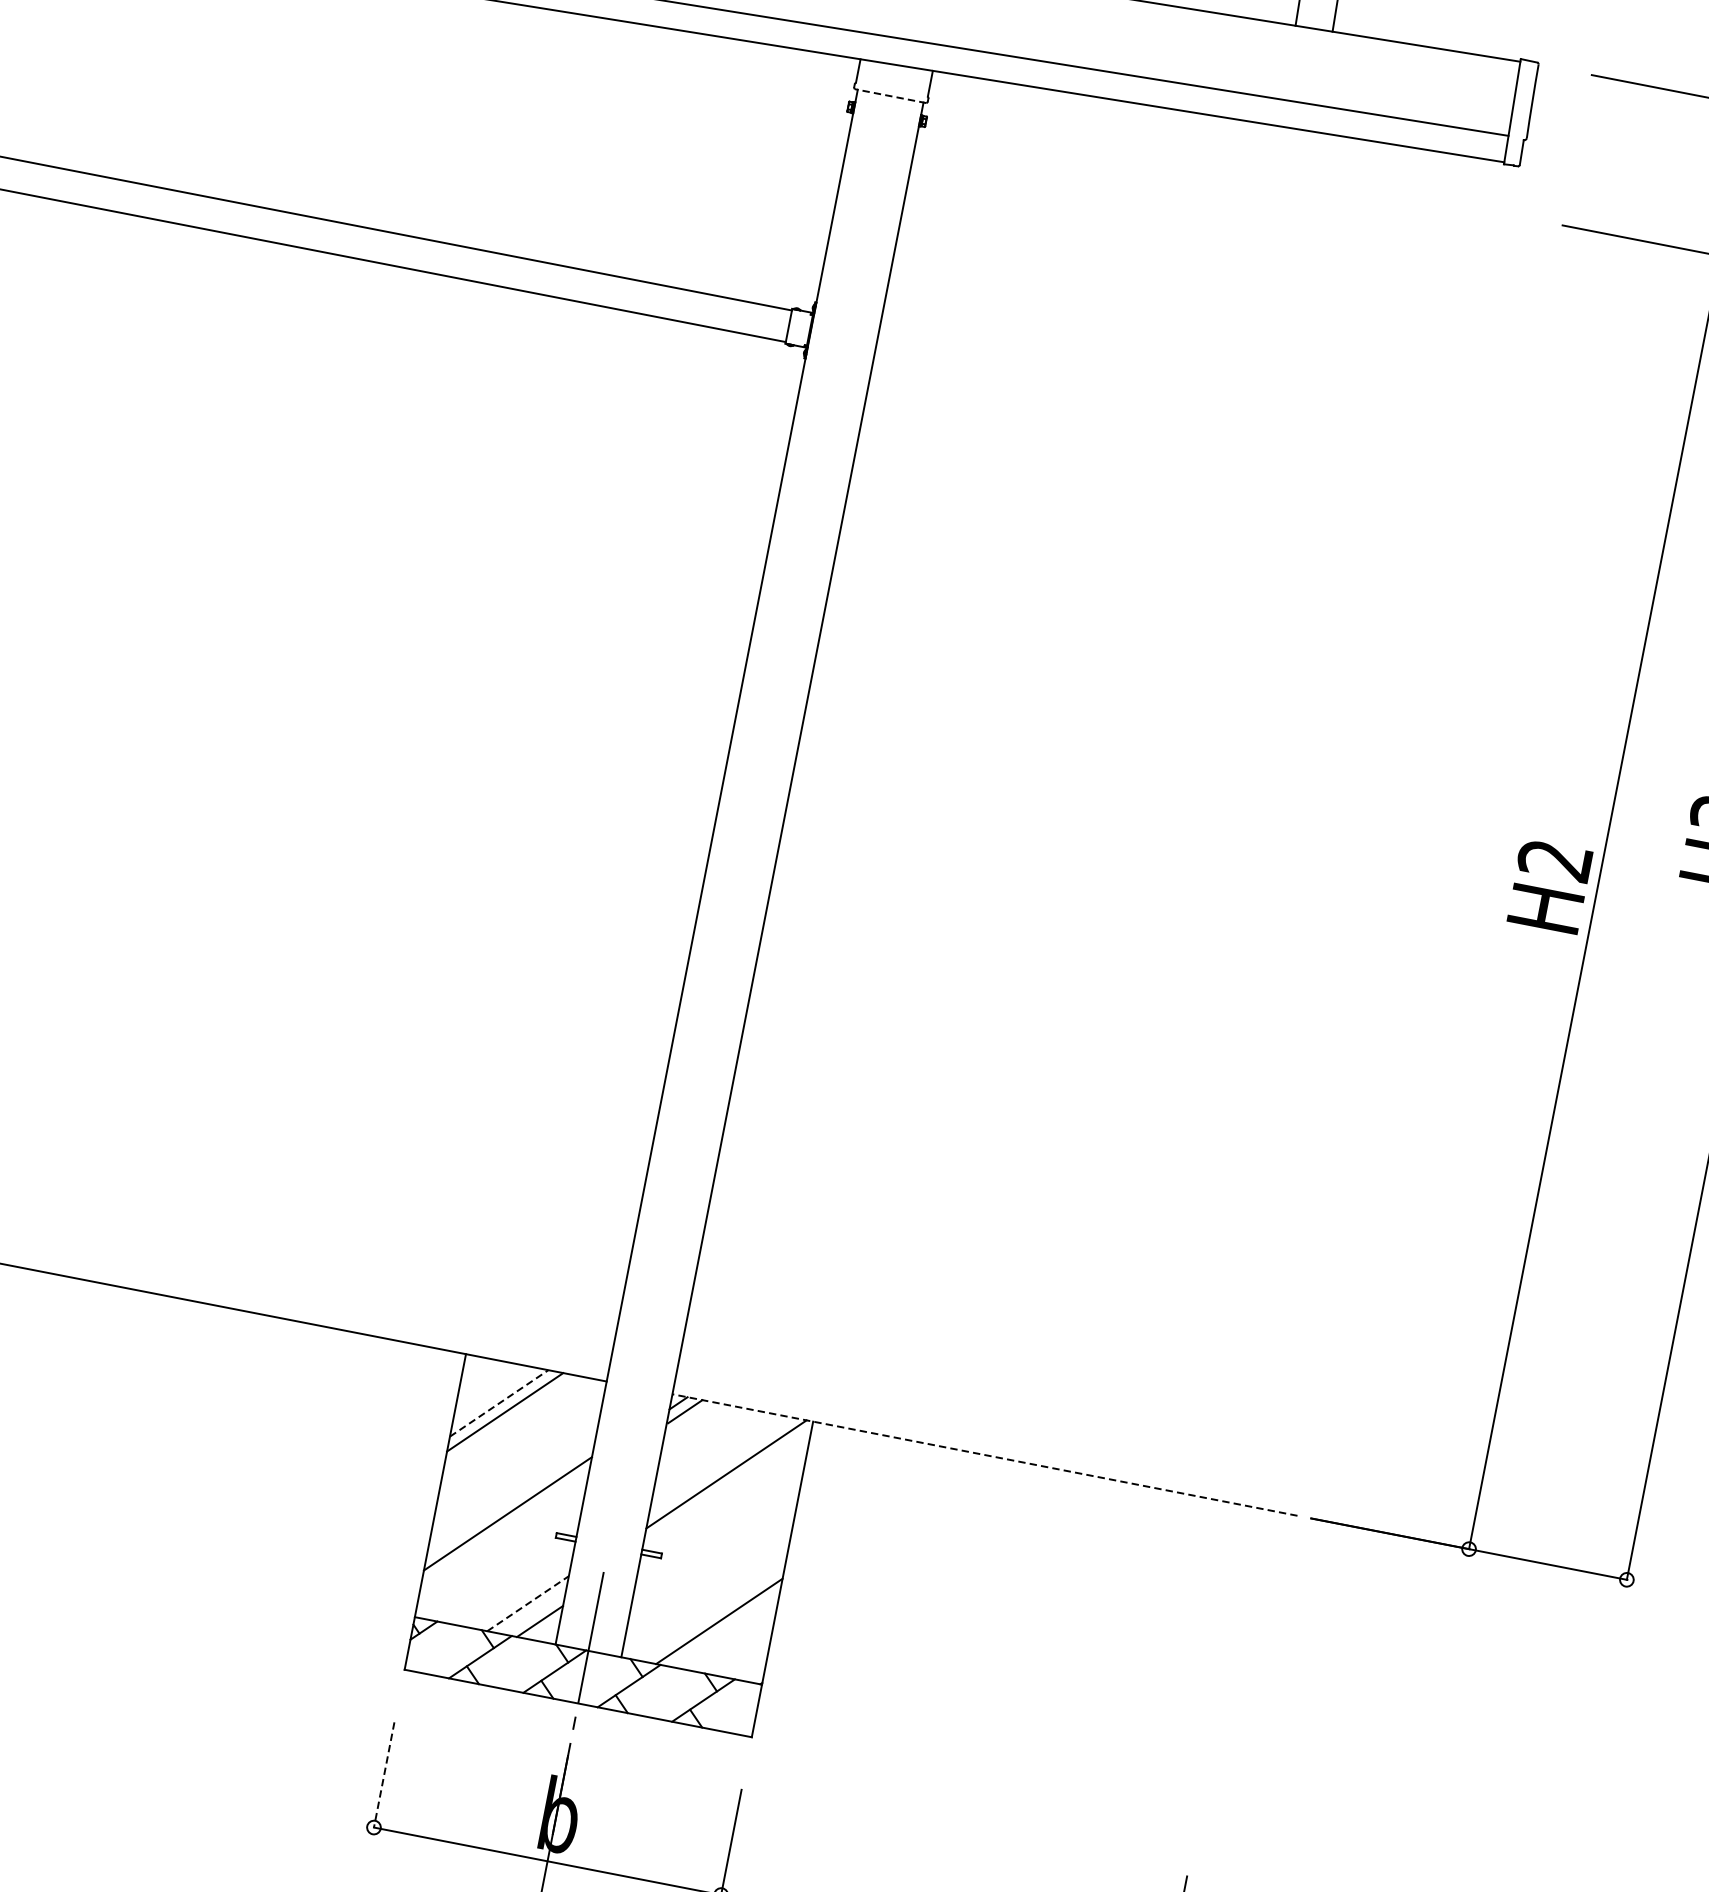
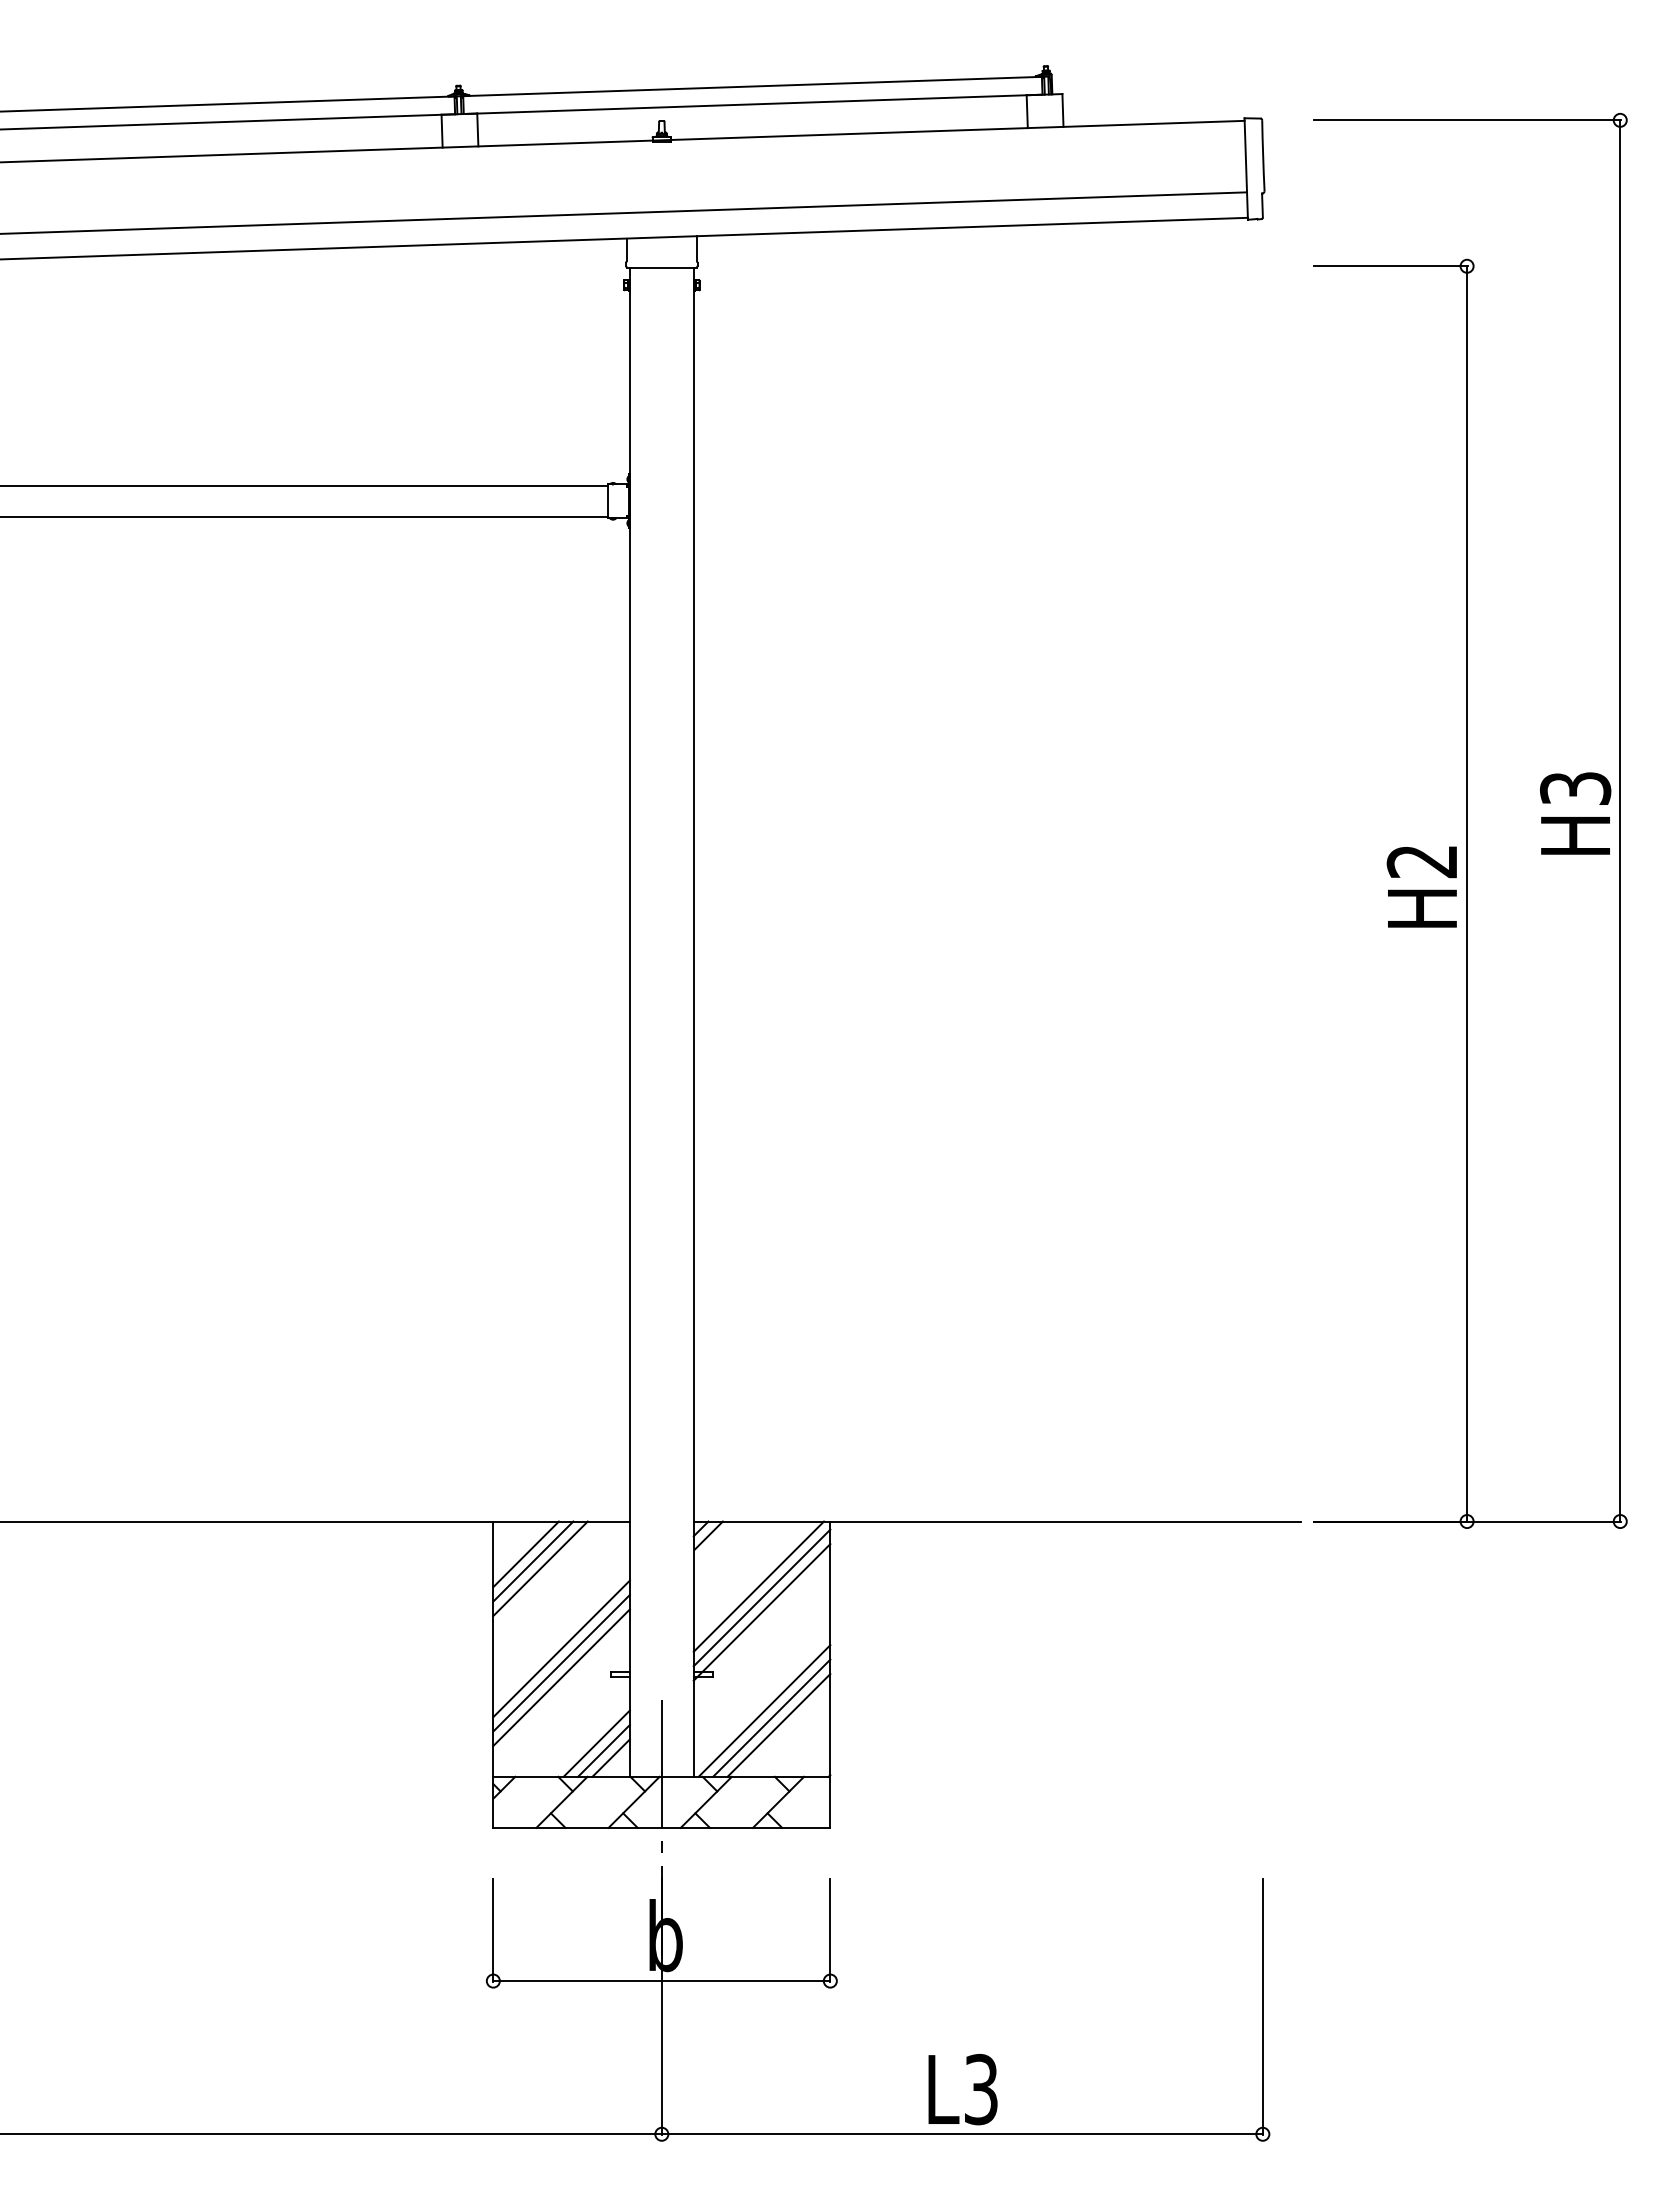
line: (890, 96) -> (661, 267), dashed -> solid
line: (492, 1394) -> (525, 1554), added
line: (499, 1403) -> (533, 1561), dashed -> solid
line: (984, 1454) -> (996, 1521), dashed -> solid
line: (727, 1486) -> (761, 1597), added
line: (510, 1498) -> (561, 1648), added
line: (724, 1501) -> (761, 1612), added
line: (504, 1528) -> (561, 1677), added
line: (527, 1603) -> (596, 1743), dashed -> solid
line: (707, 1603) -> (764, 1710), added
line: (713, 1611) -> (771, 1717), added
line: (533, 1612) -> (603, 1750), added
line: (384, 1775) -> (493, 1930), dashed -> solid

